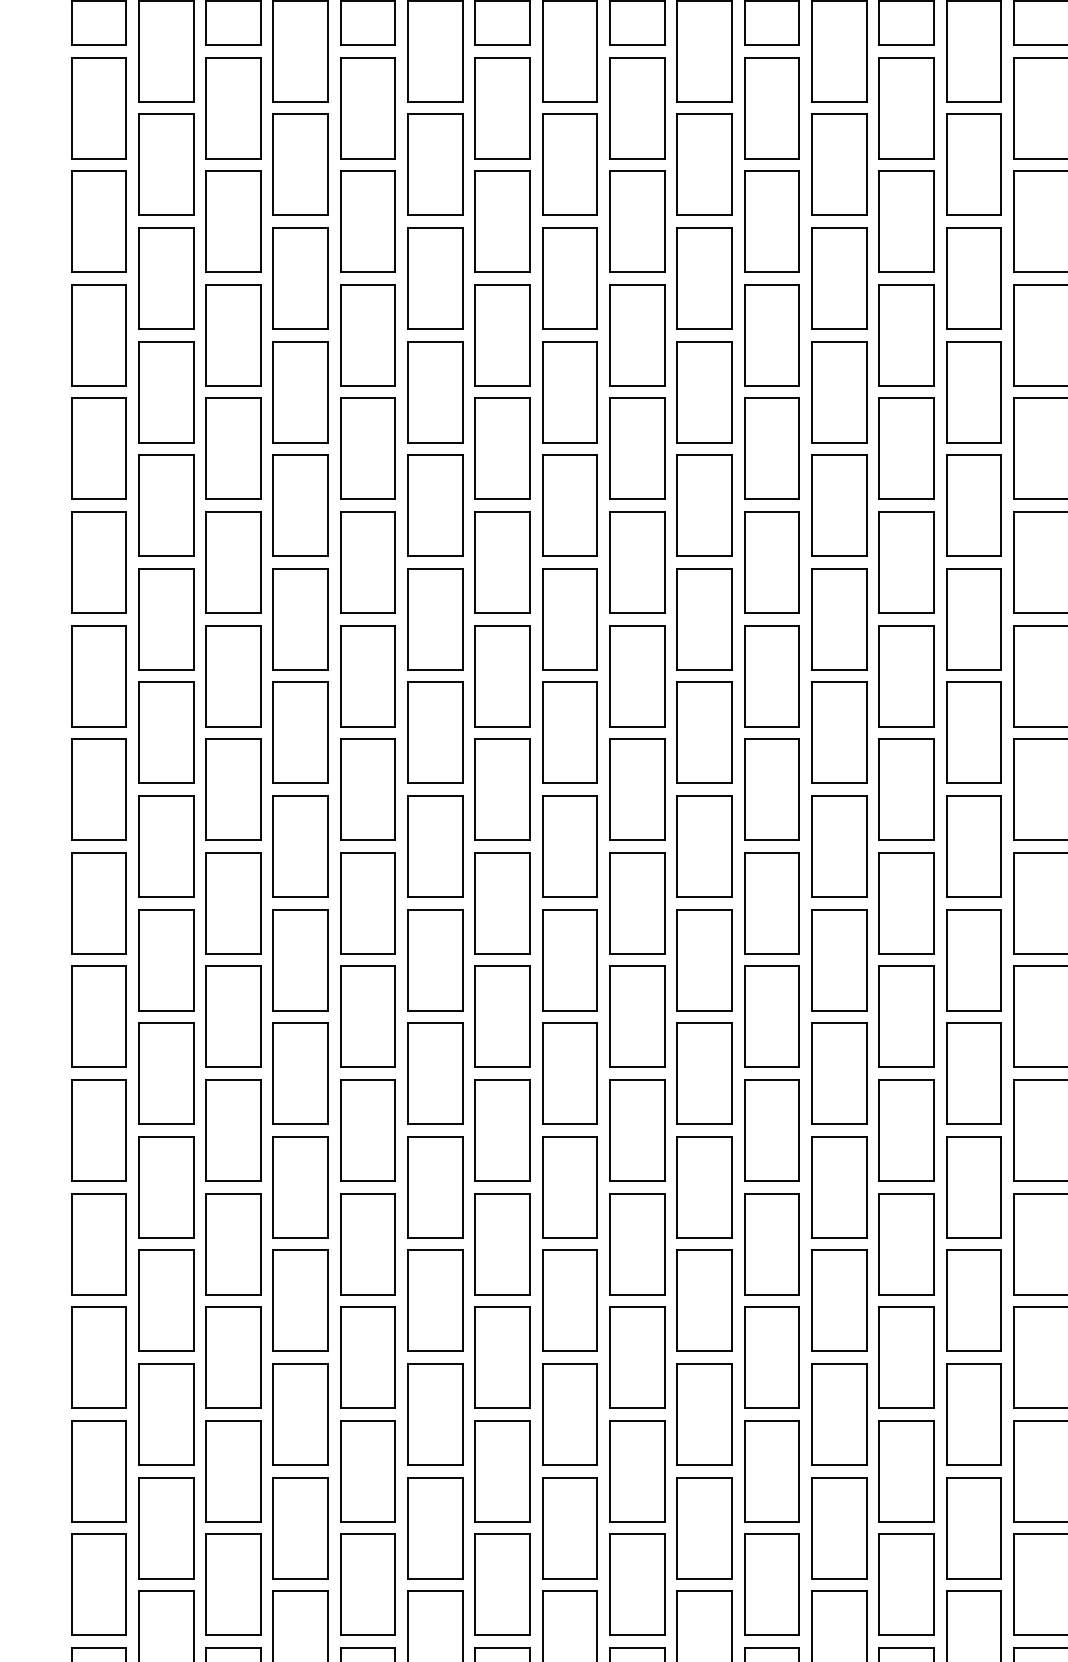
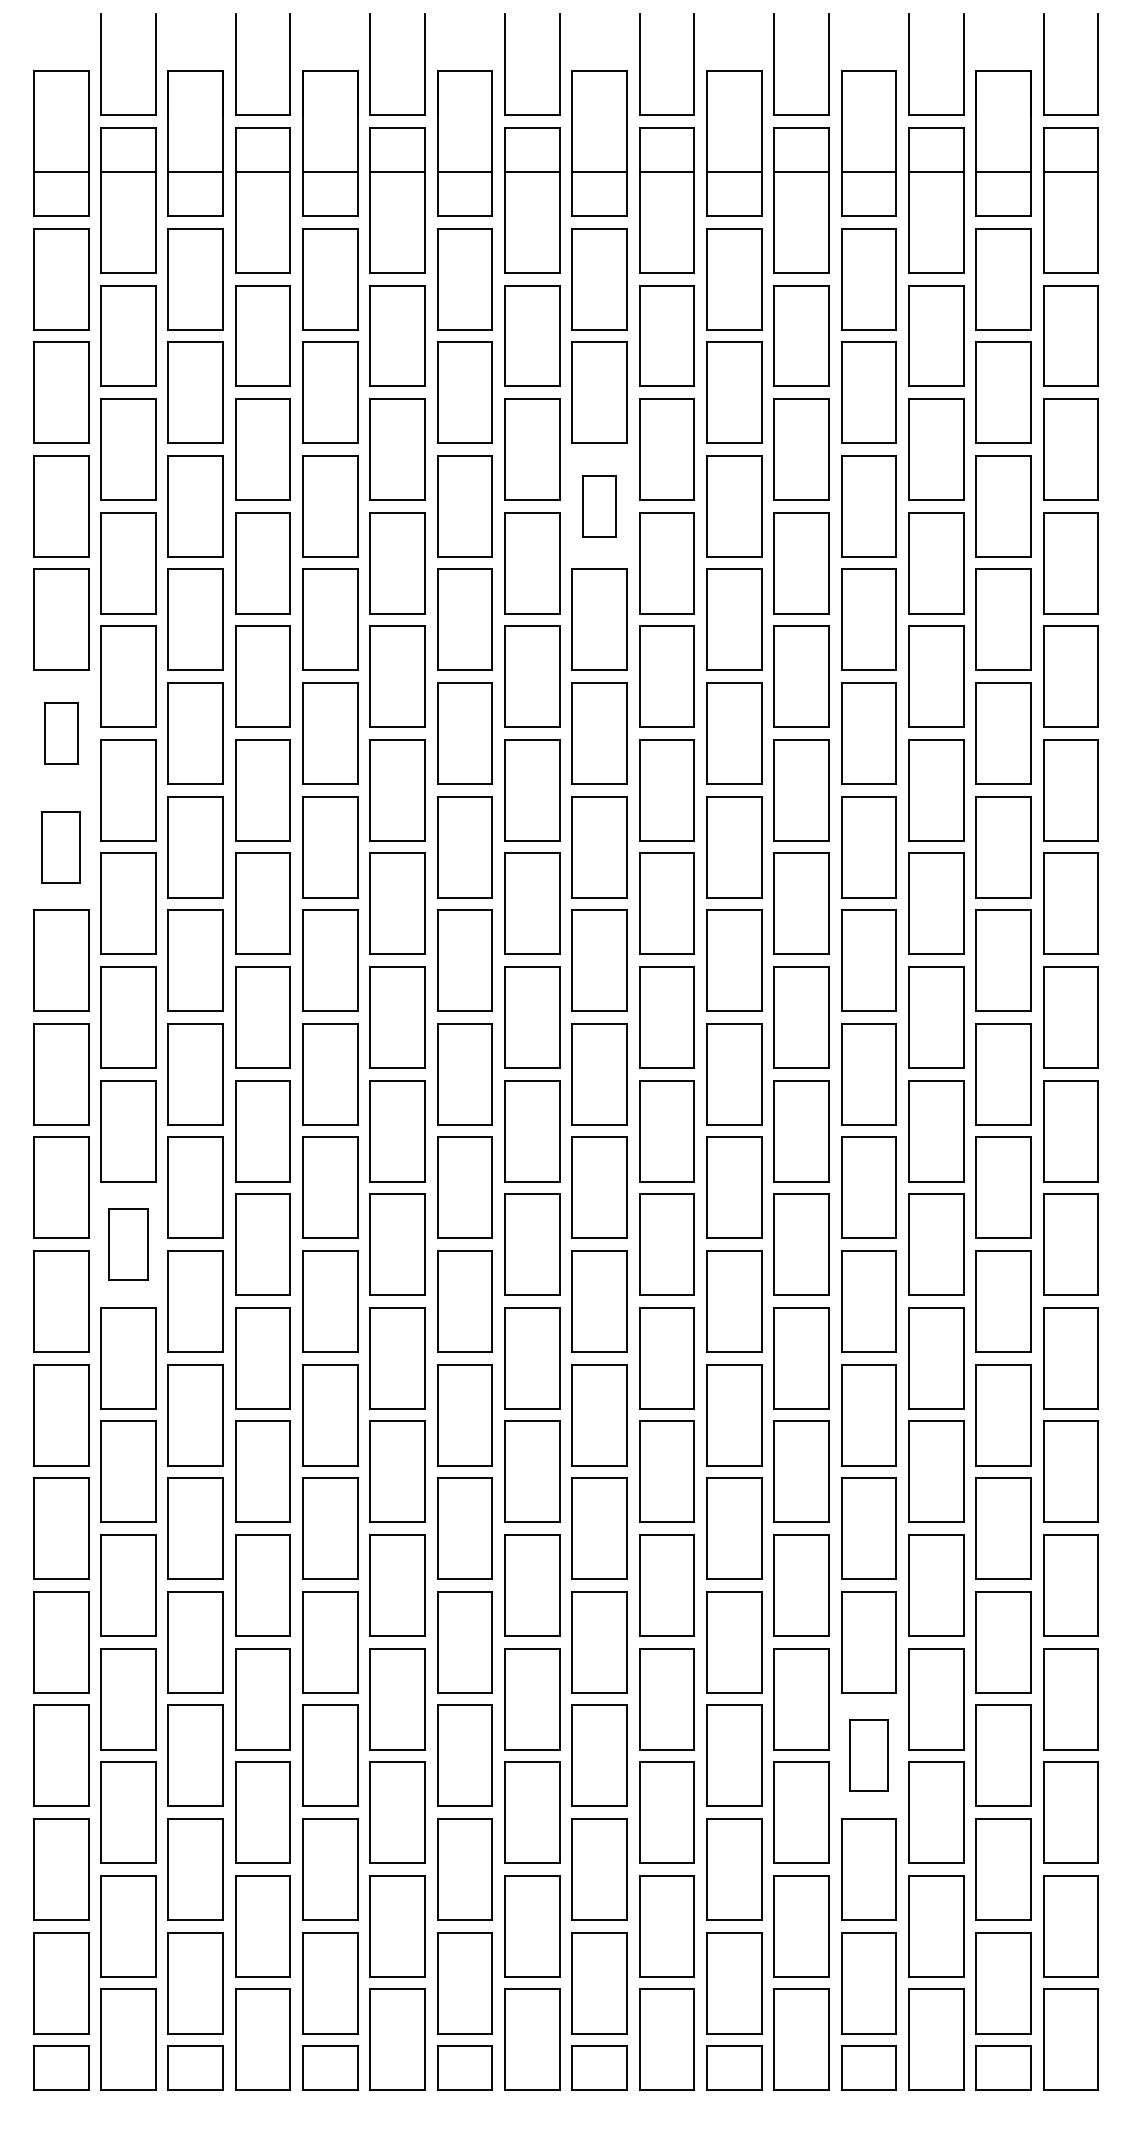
part: (637, 335) -> (599, 506), size x0.6
part: (99, 562) -> (61, 733), size x0.6
part: (99, 676) -> (61, 847), size x0.7
part: (166, 1073) -> (128, 1244), size x0.7
part: (906, 1584) -> (868, 1755), size x0.7

